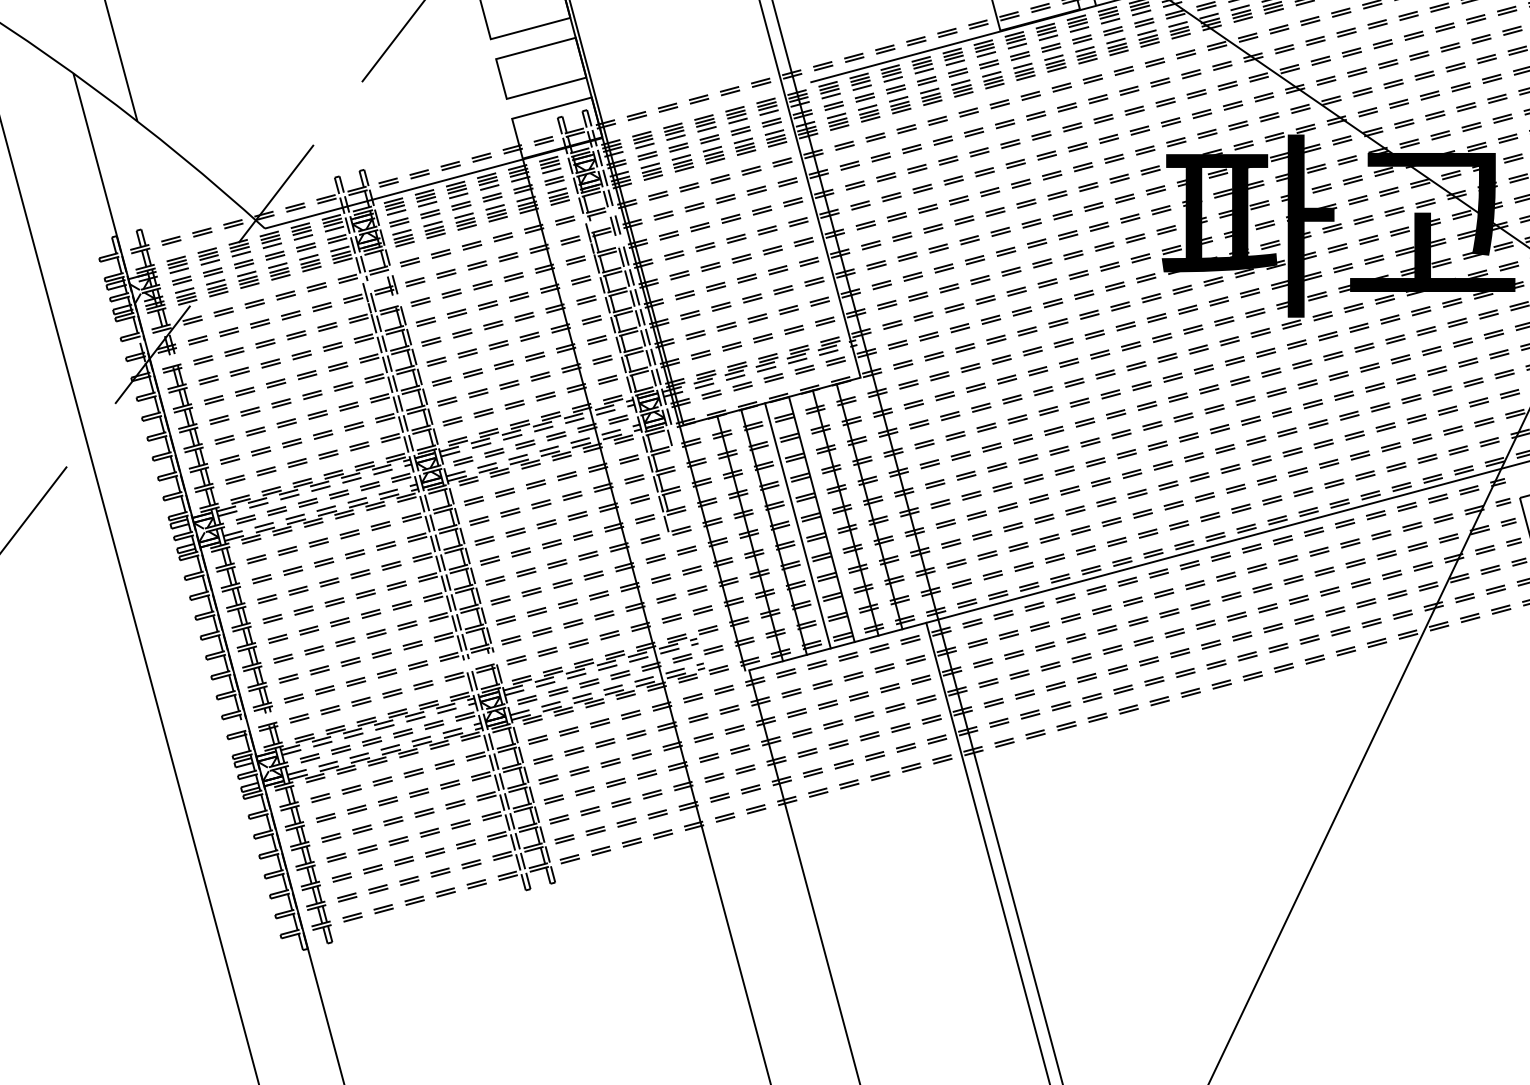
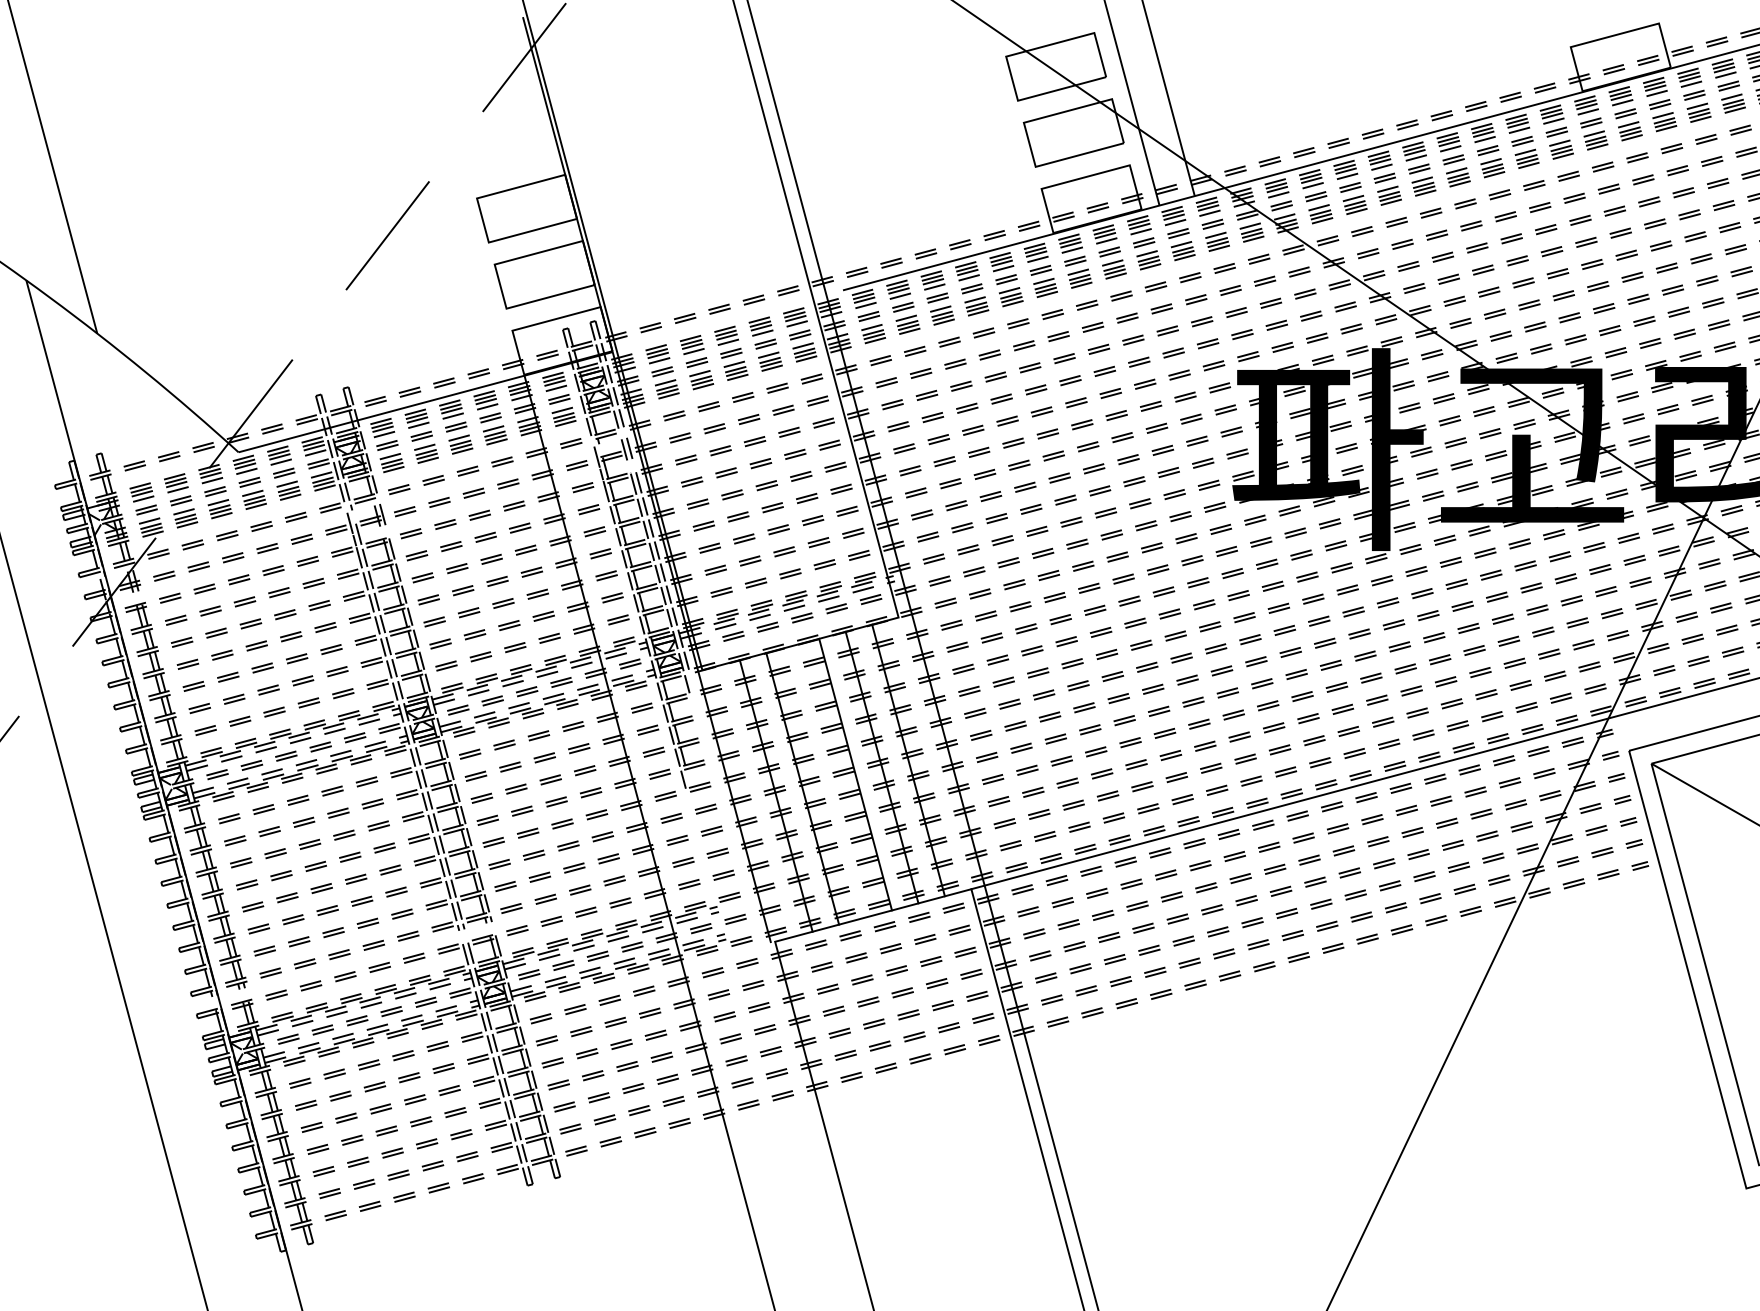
line: (797, 525) -> (828, 781), removed

